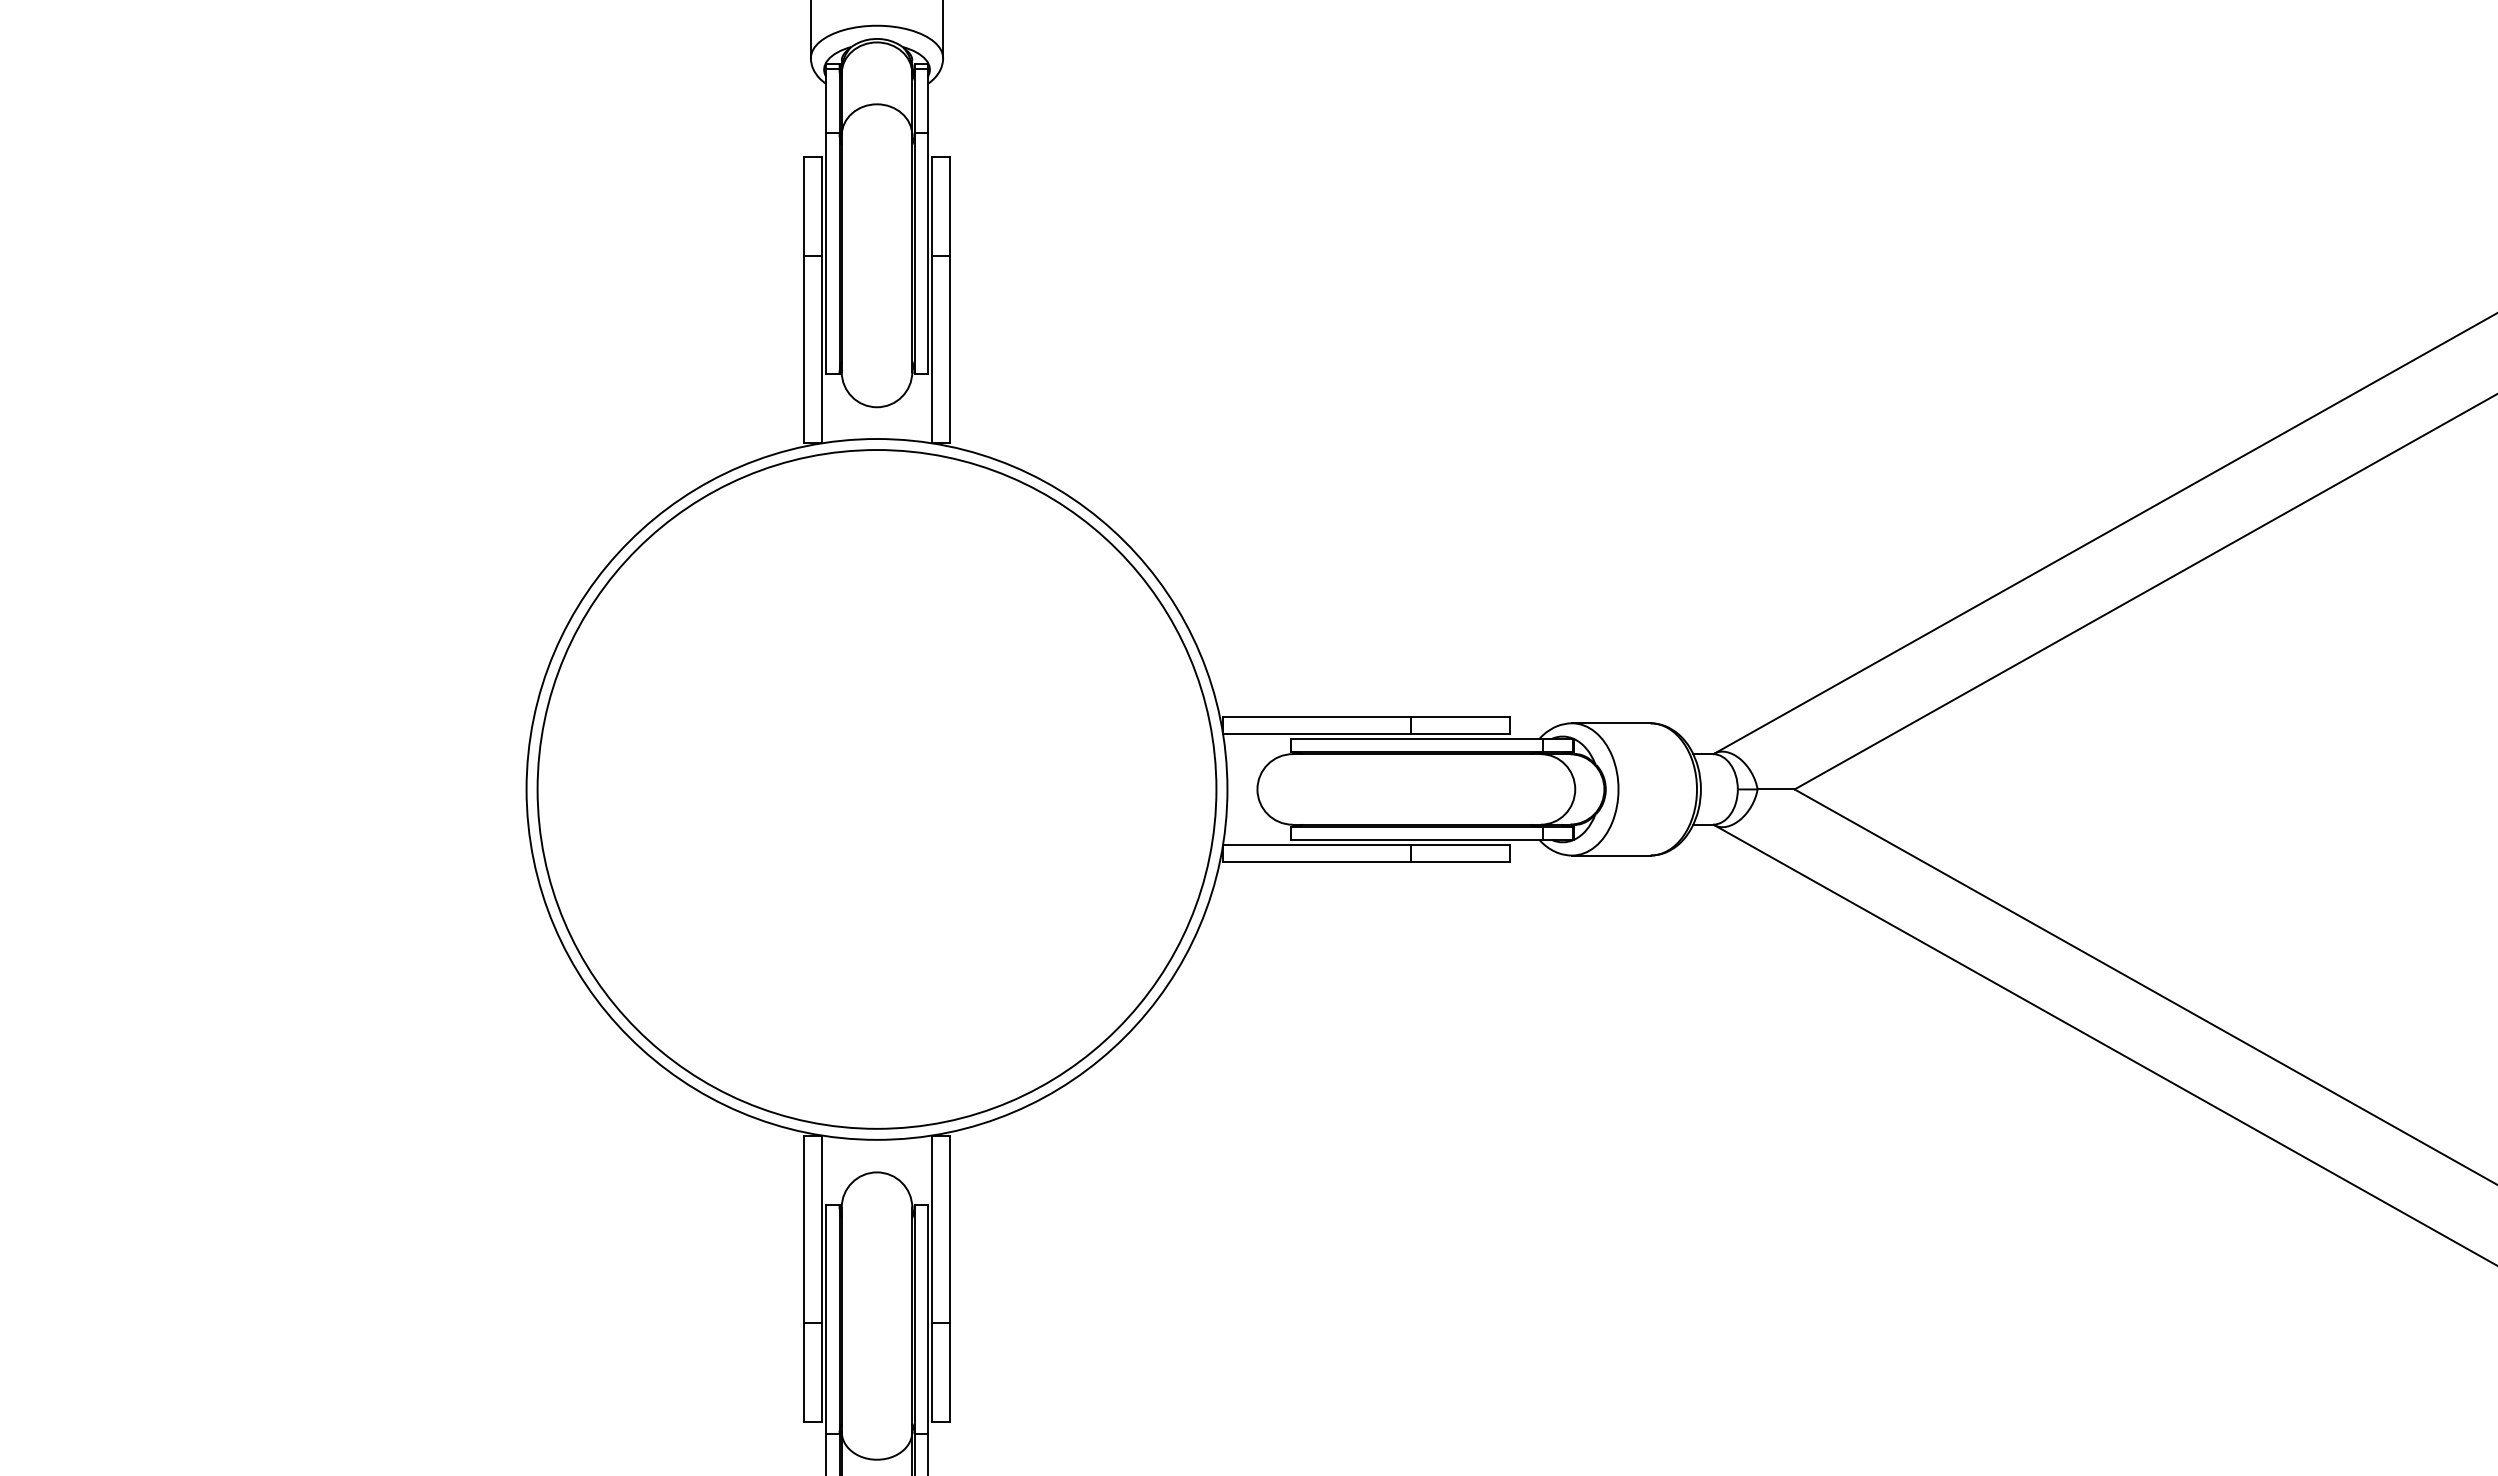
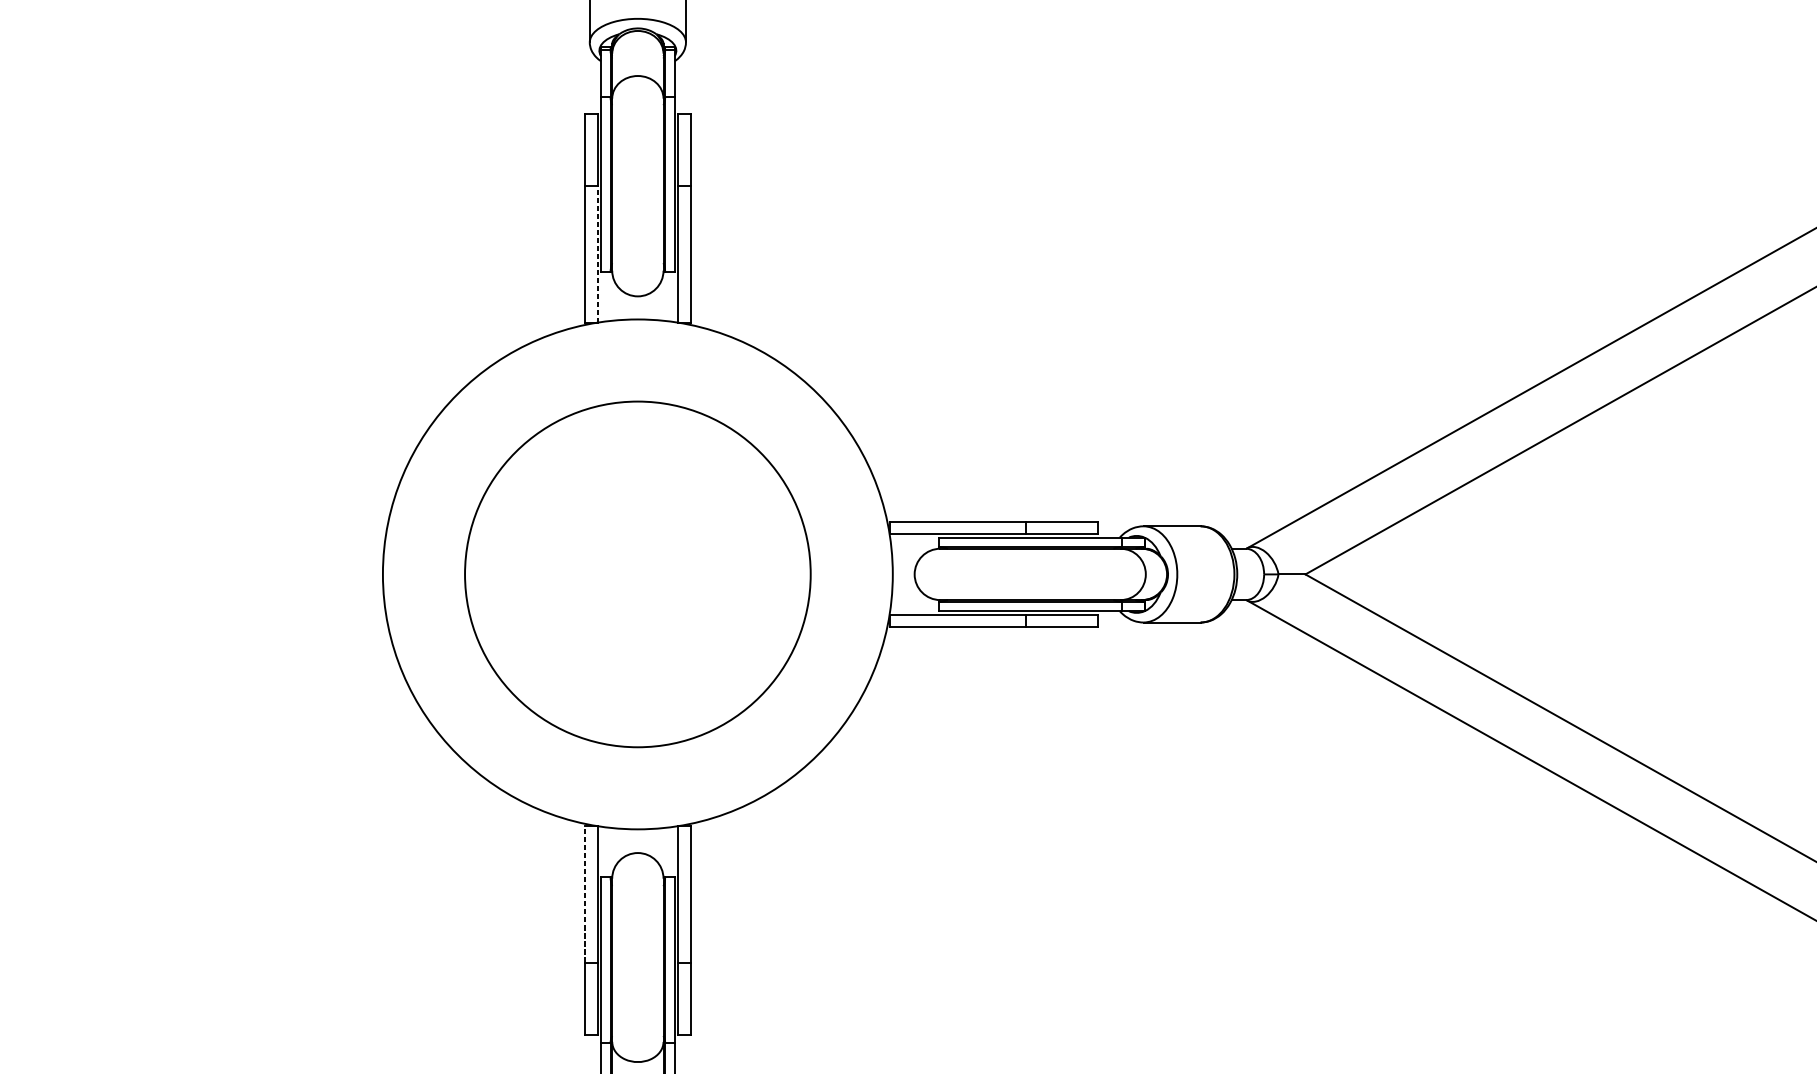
line: (821, 349) -> (597, 254), solid -> dashed
circle: (876, 789) -> (637, 574), size x0.7
line: (804, 1229) -> (585, 894), solid -> dashed

